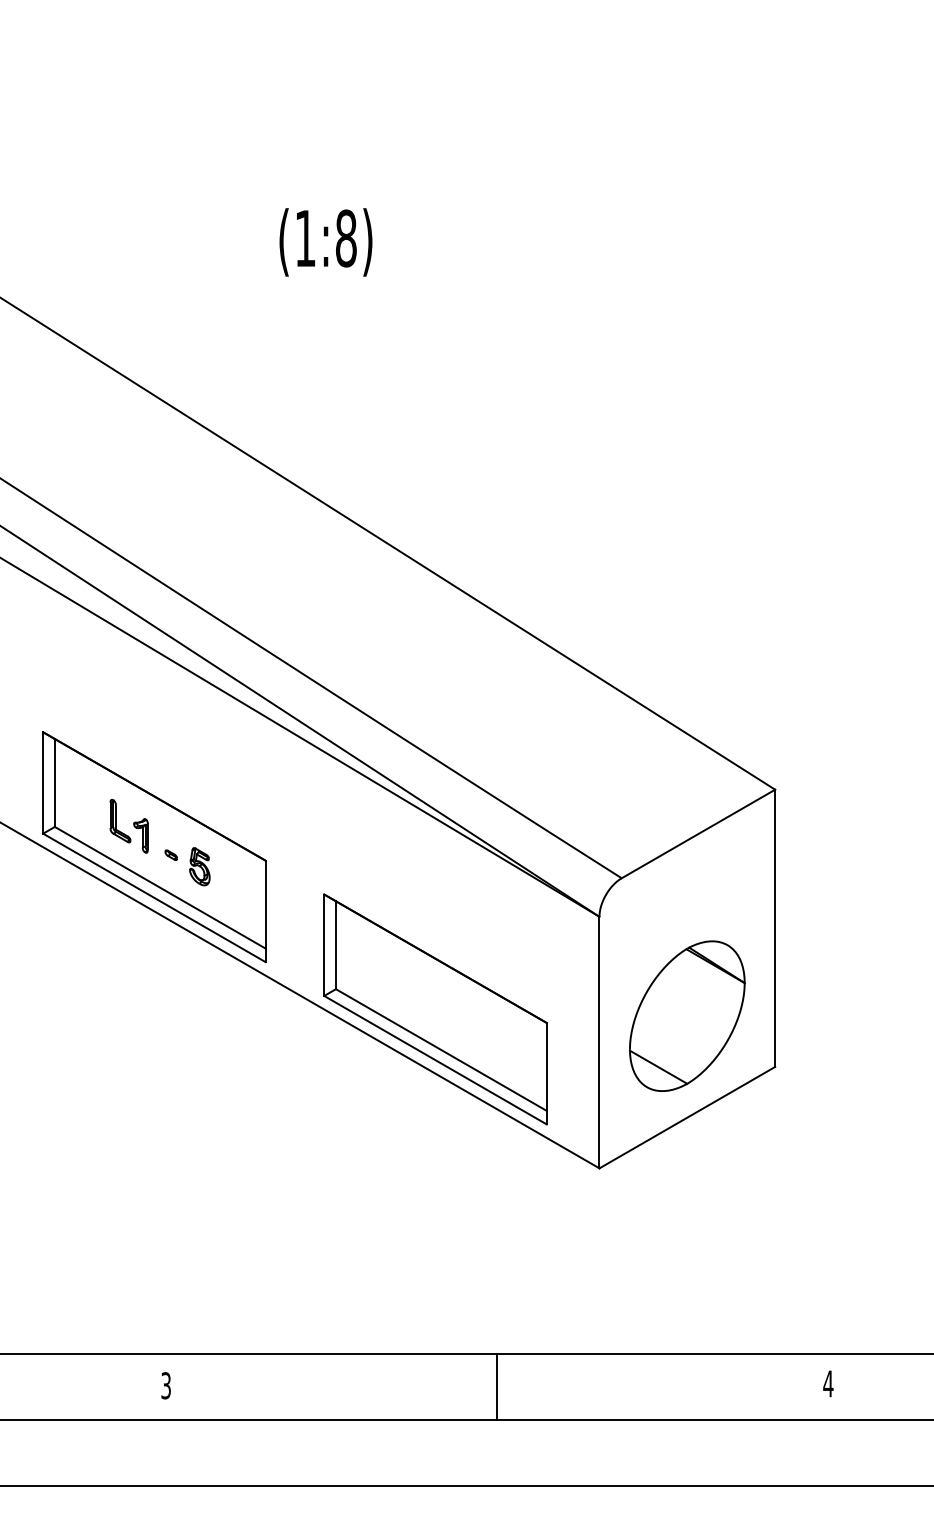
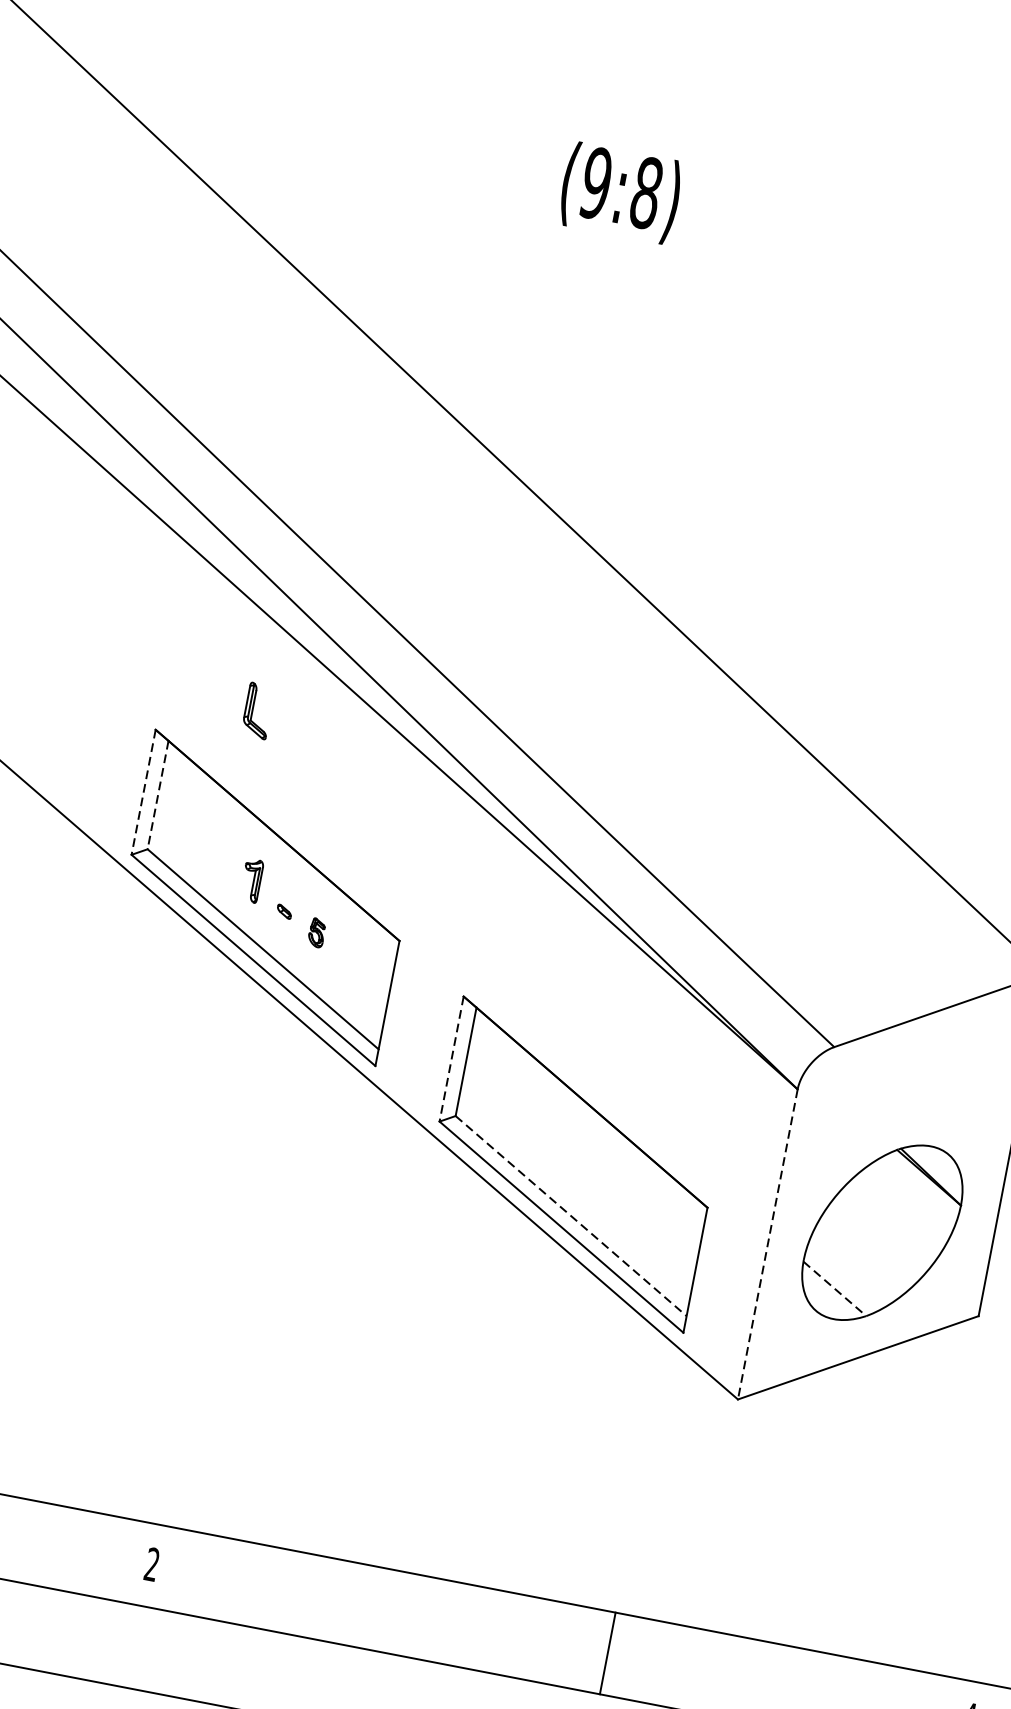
text: (305, 238) -> (596, 183), (1:8) -> (9:8)
line: (43, 782) -> (144, 791), solid -> dashed
line: (54, 782) -> (157, 794), solid -> dashed
part: (120, 821) -> (258, 711), moved
part: (199, 866) -> (316, 932), size x0.6
line: (324, 945) -> (451, 1059), solid -> dashed
line: (599, 1042) -> (767, 1244), solid -> dashed
line: (441, 1050) -> (571, 1216), solid -> dashed
line: (659, 1067) -> (835, 1289), solid -> dashed
text: (165, 1385) -> (151, 1564), 3 -> 2
line: (496, 1386) -> (607, 1653), moved

